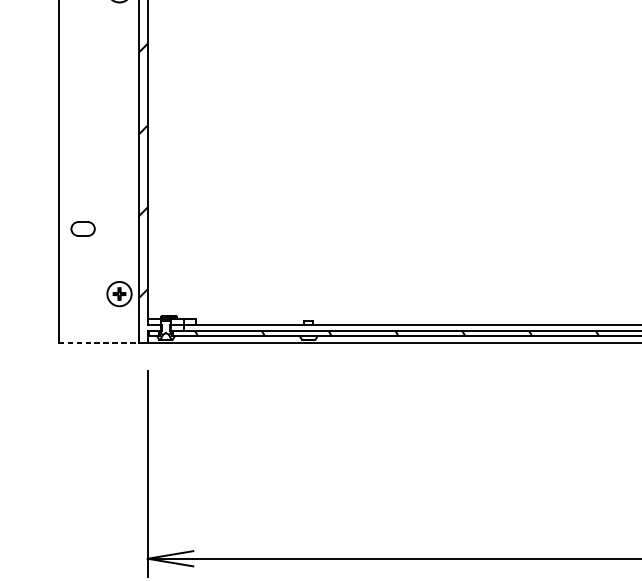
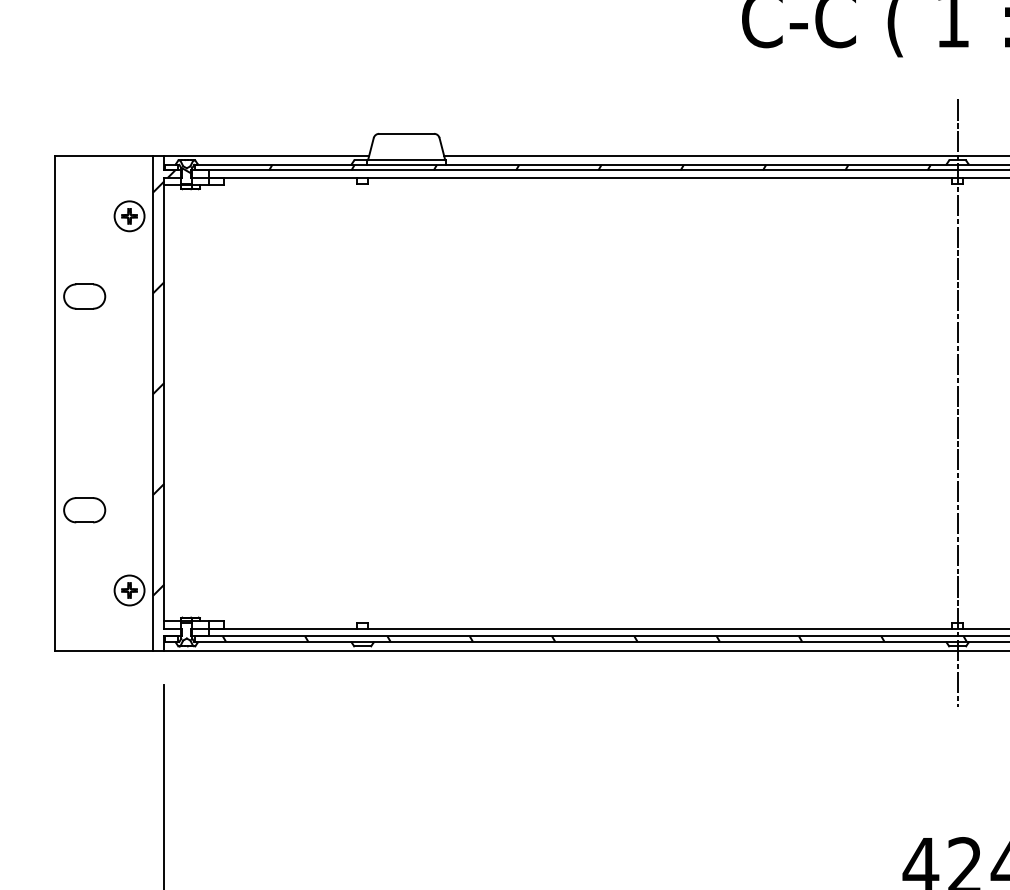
part: (82, 55) -> (84, 296), added
part: (82, 229) -> (84, 510), size x1.43
line: (99, 343) -> (104, 651), dashed -> solid

